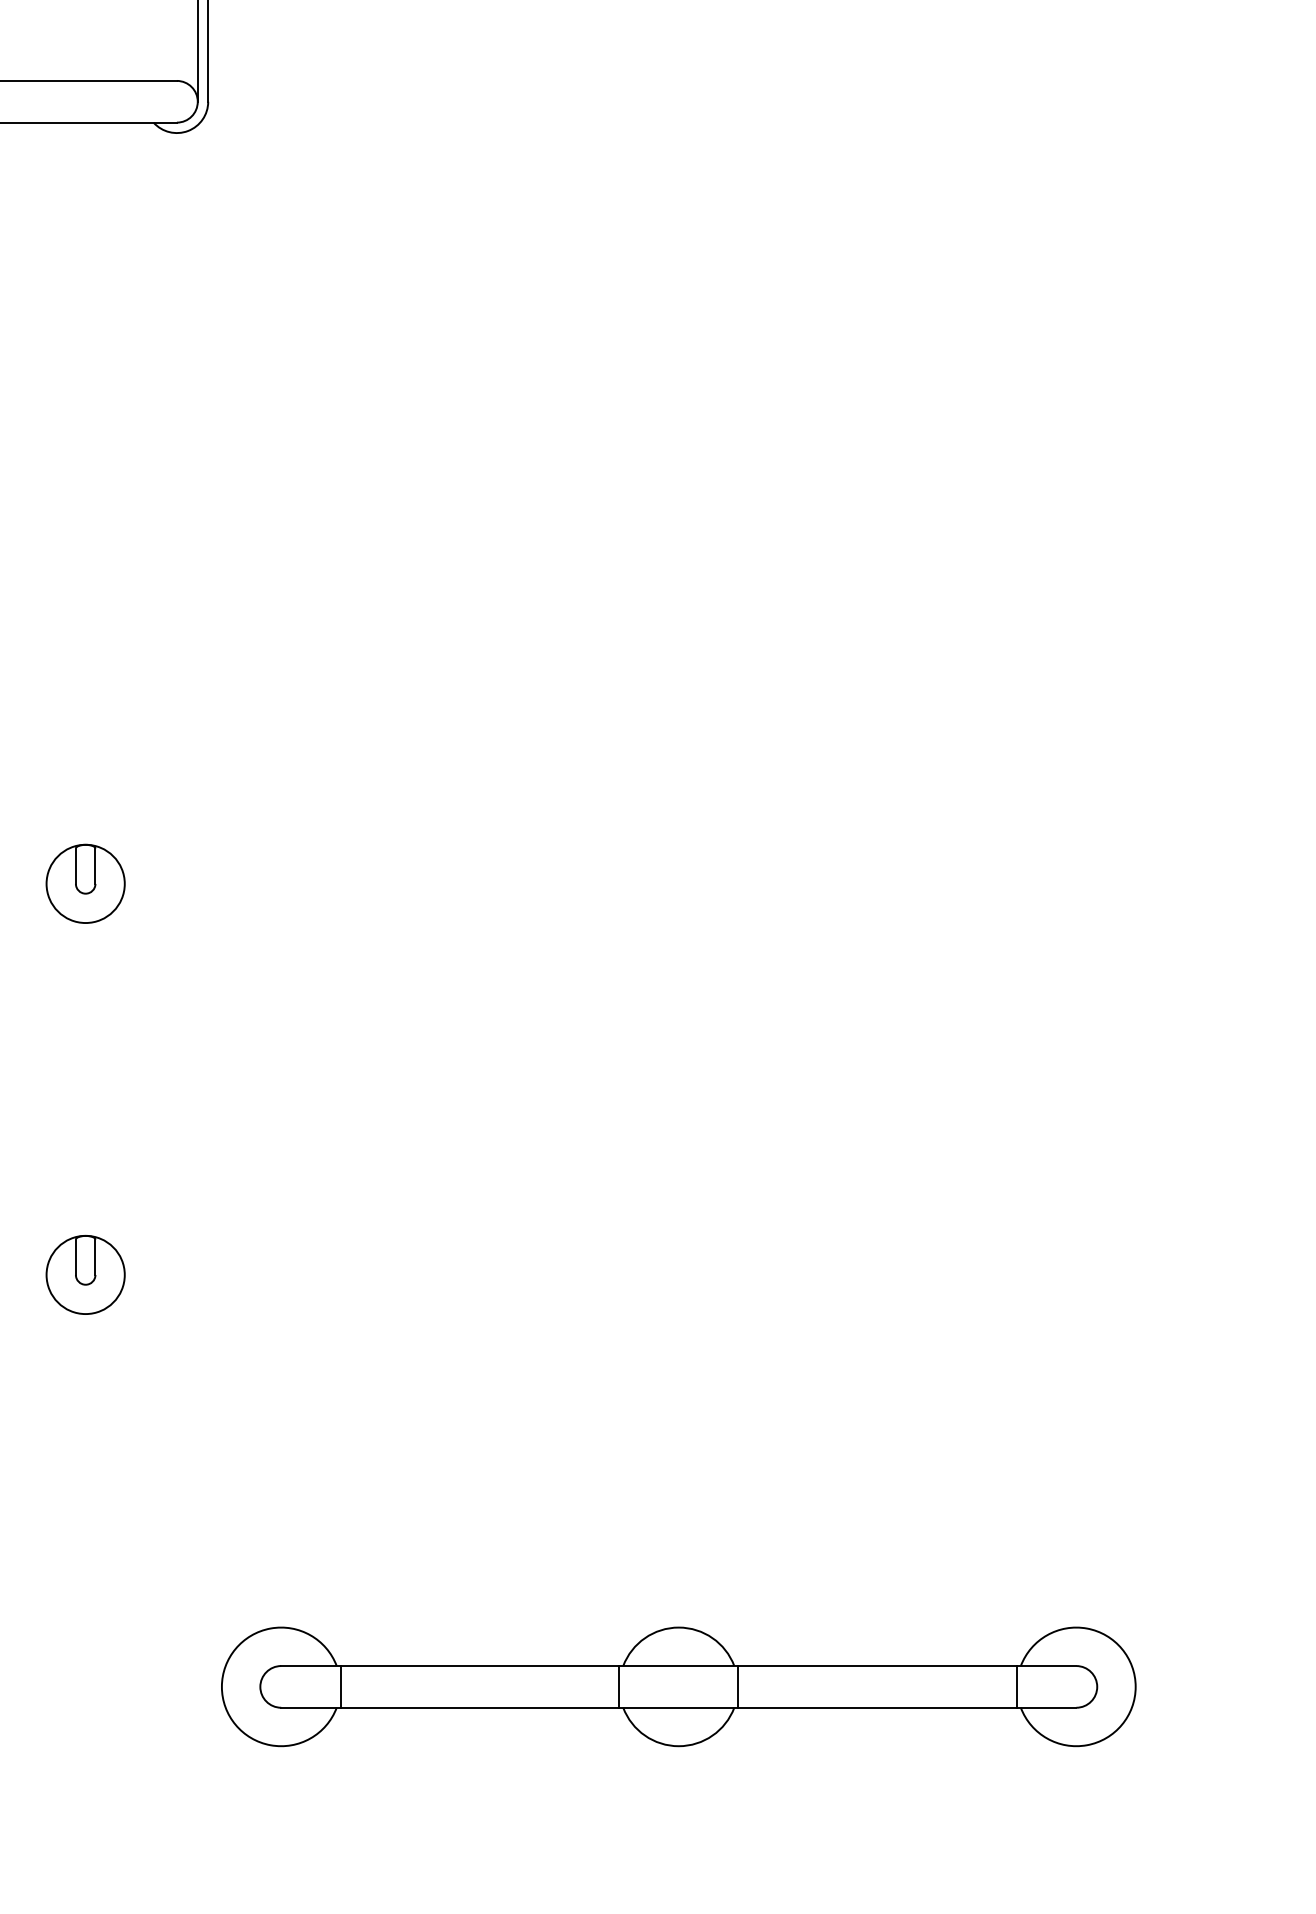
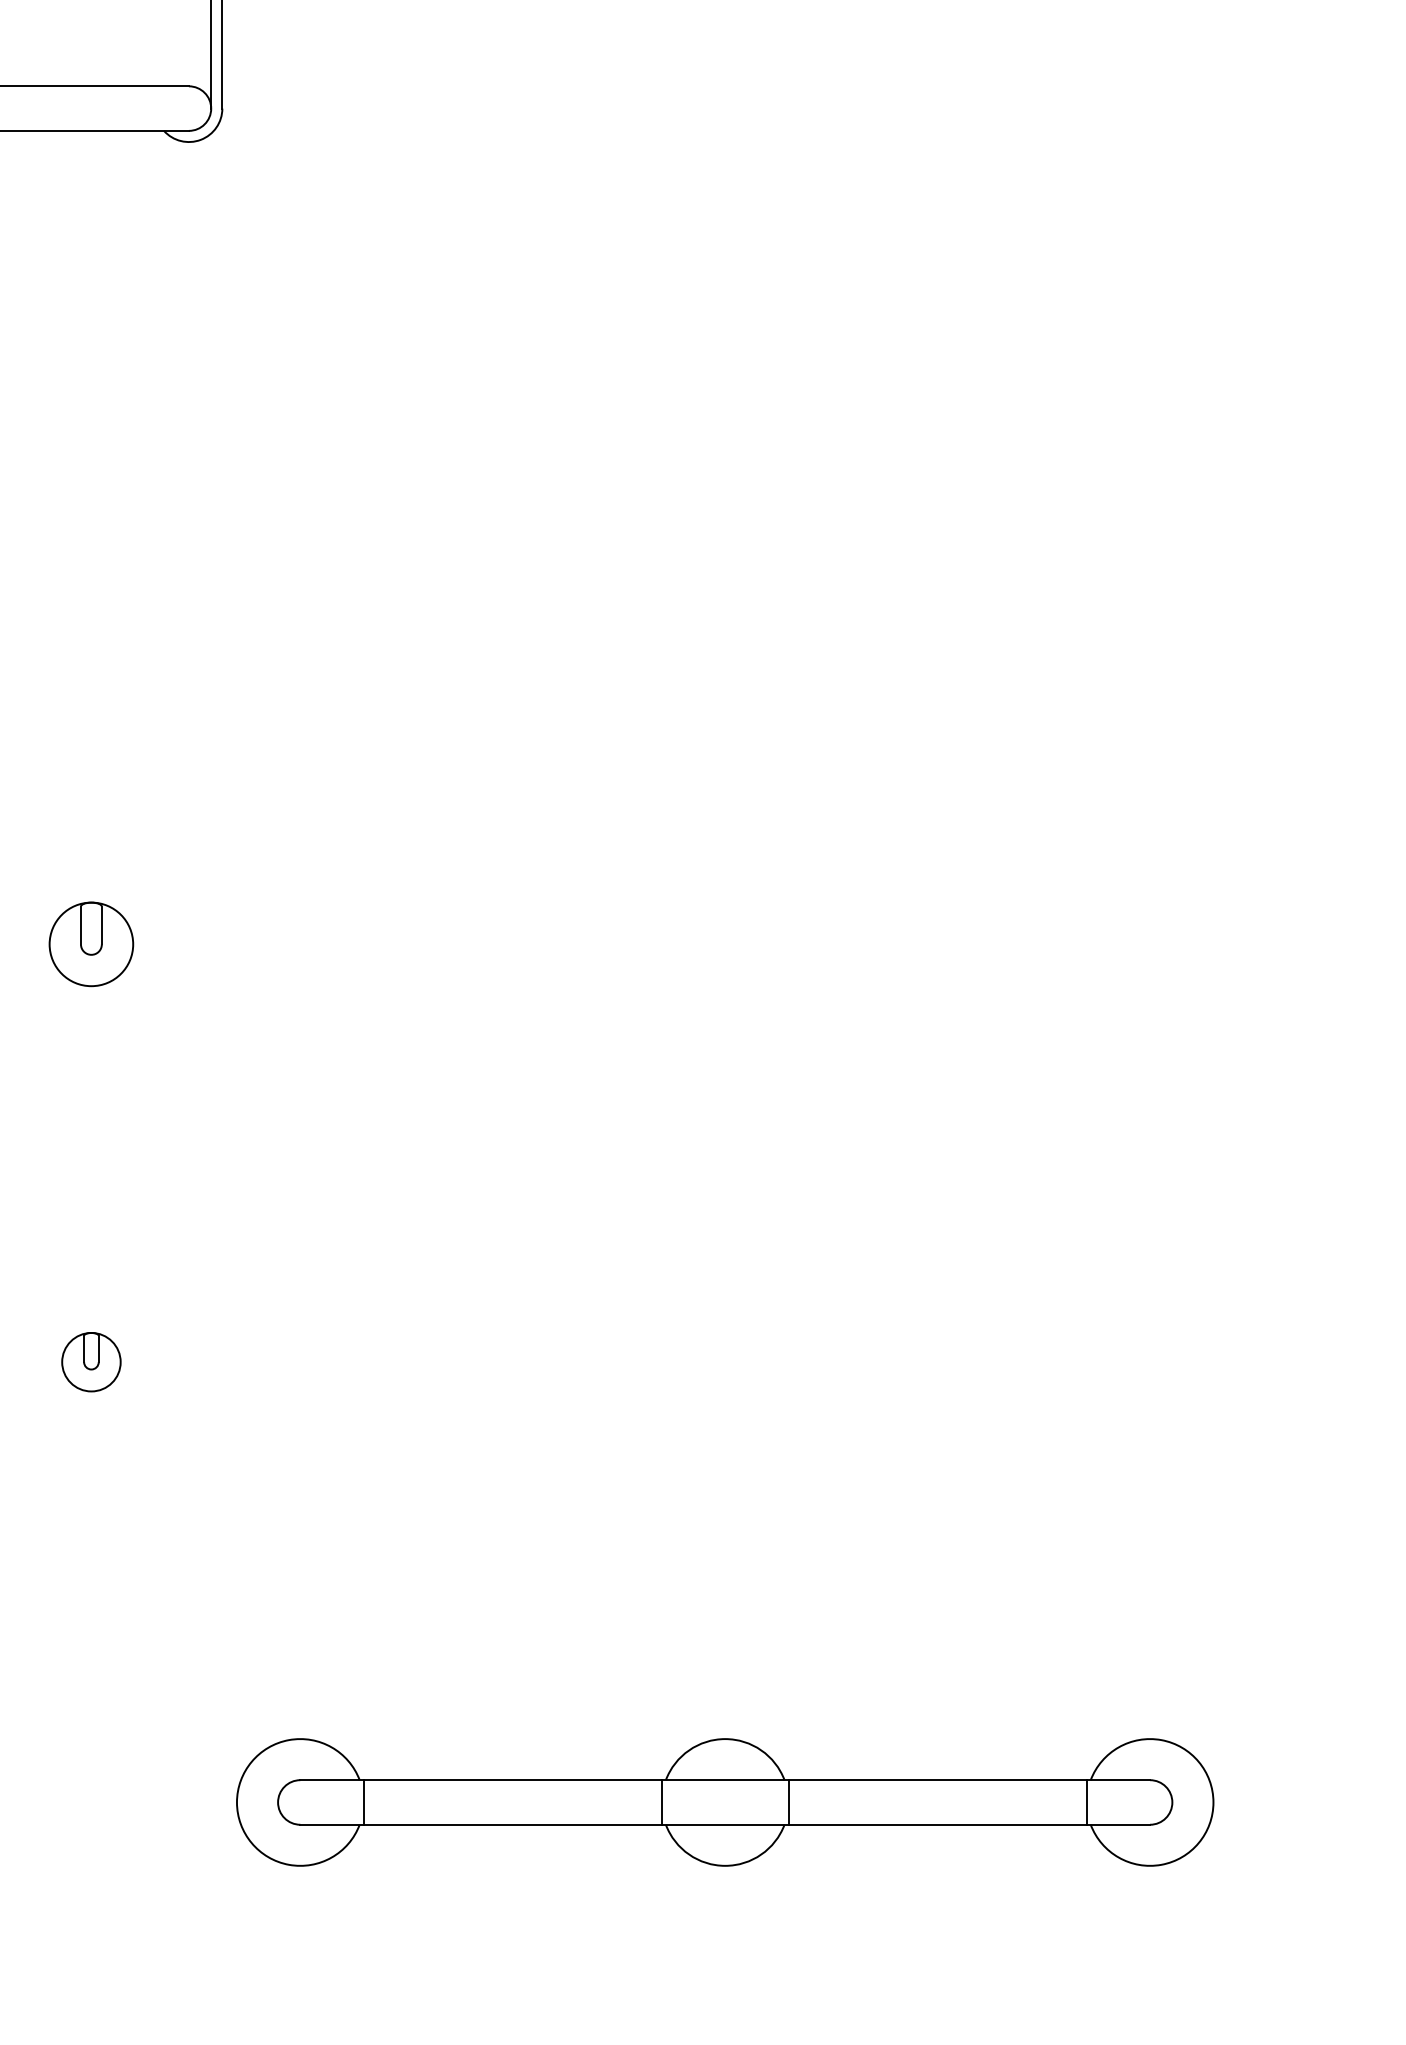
part: (85, 1274) -> (91, 1361), size x0.7

